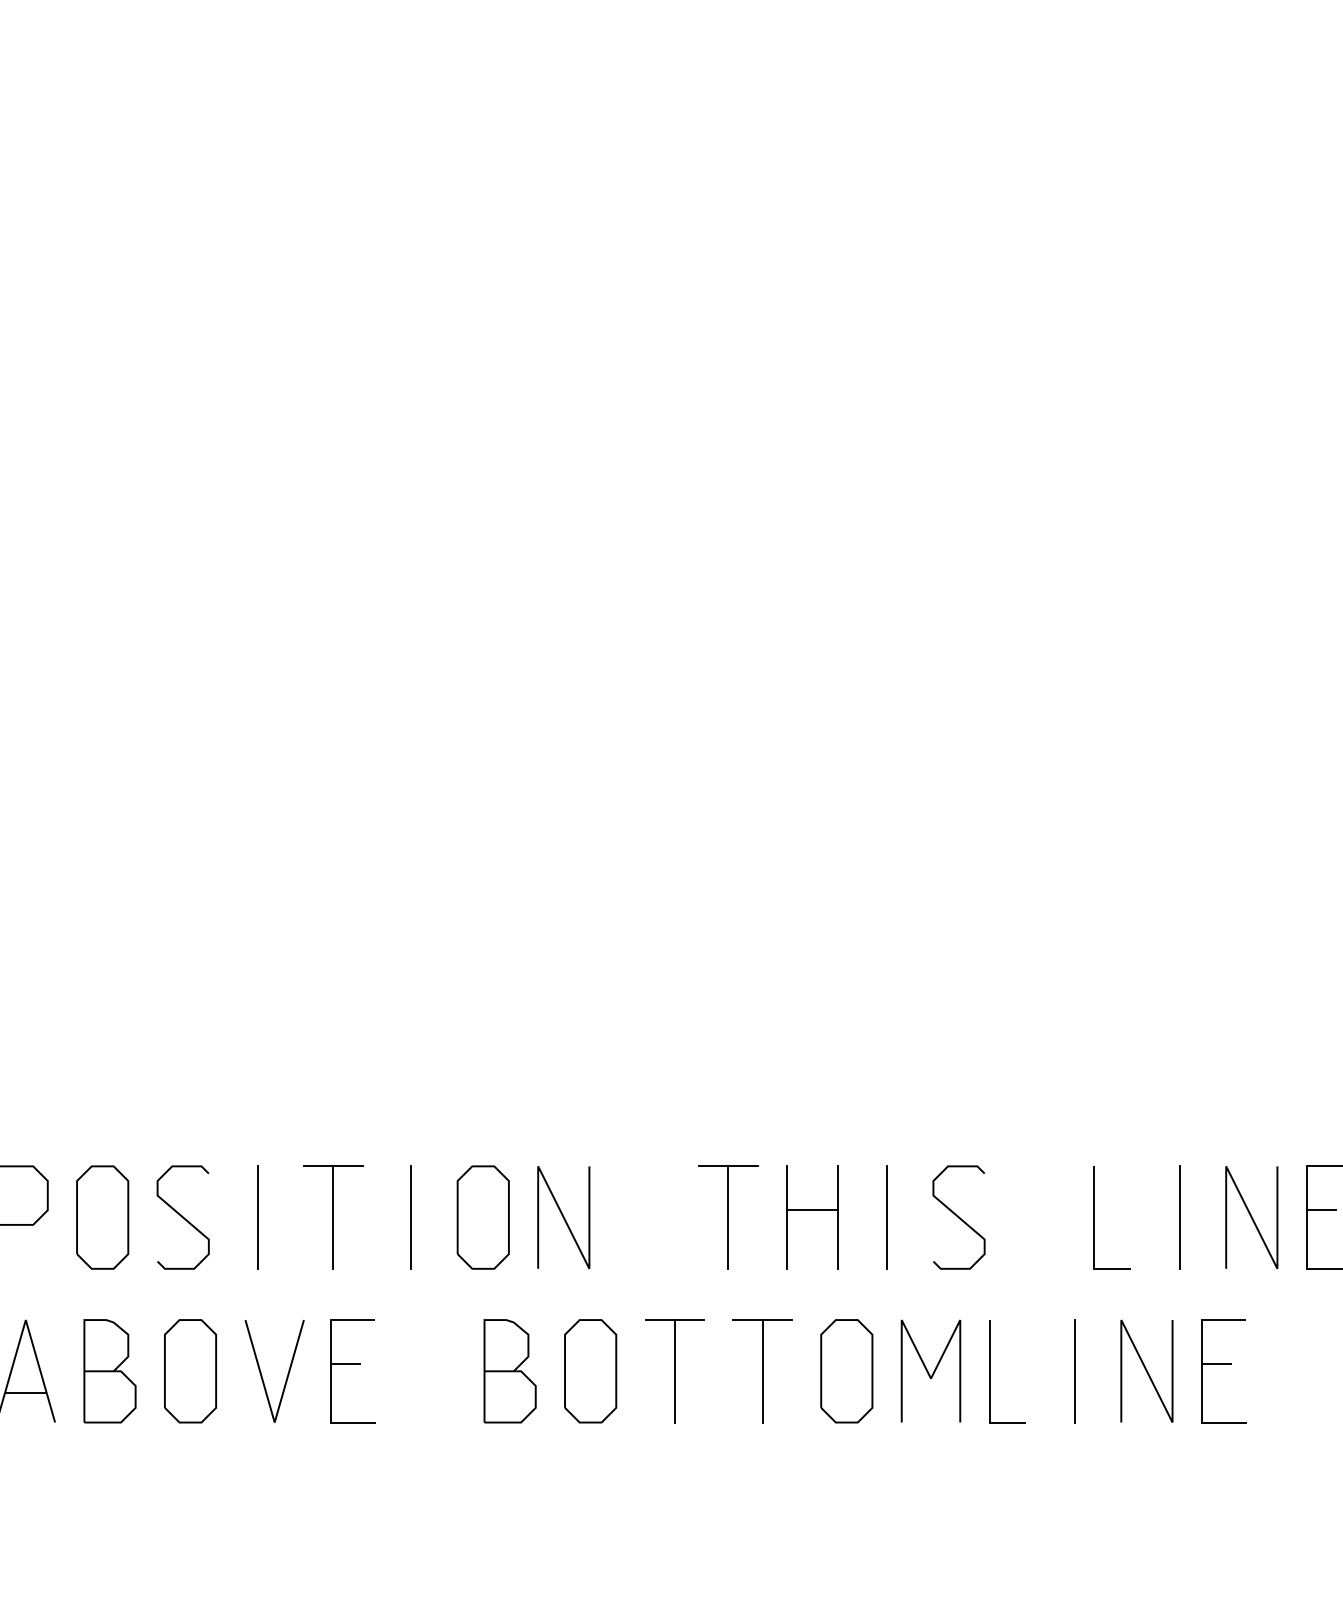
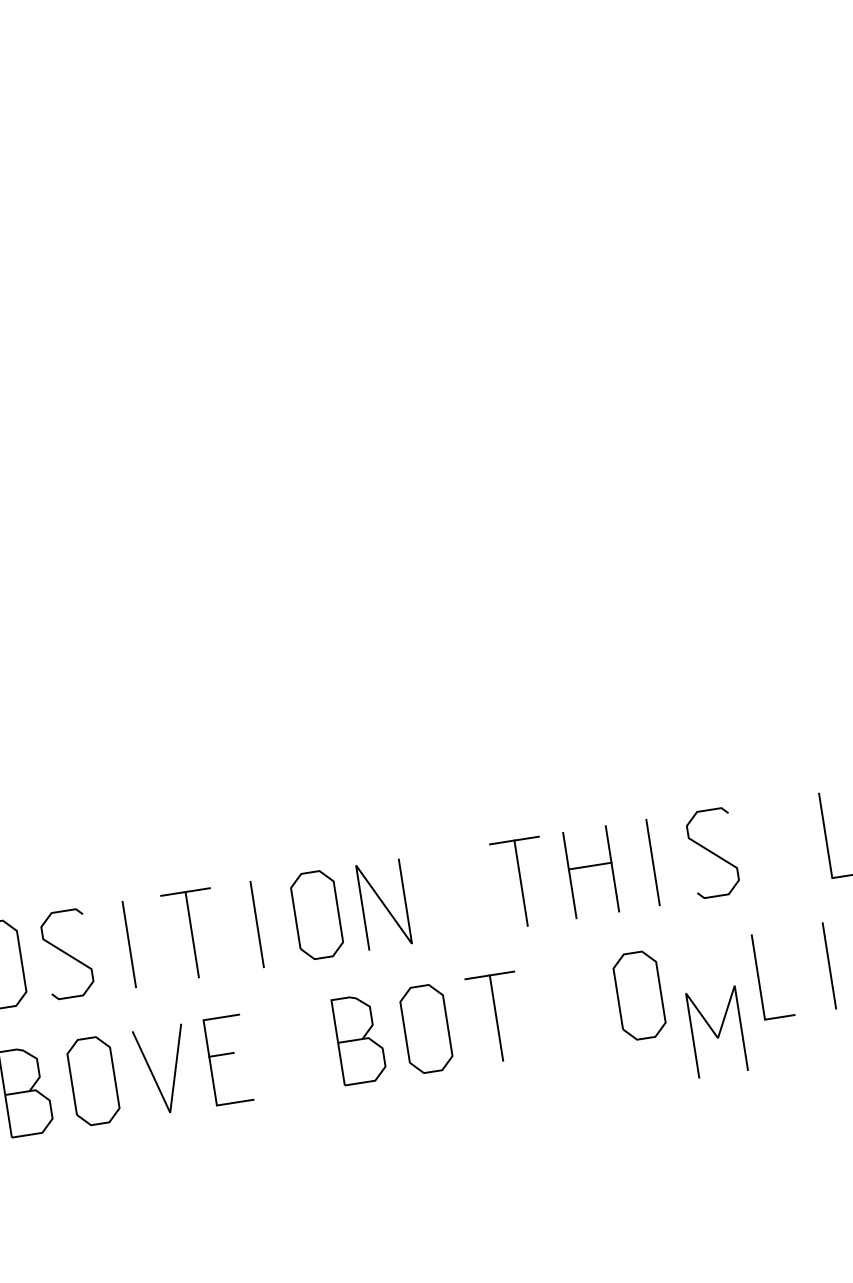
part: (762, 1371) -> (569, 1006), removed
line: (928, 1371) -> (715, 1032), moved

